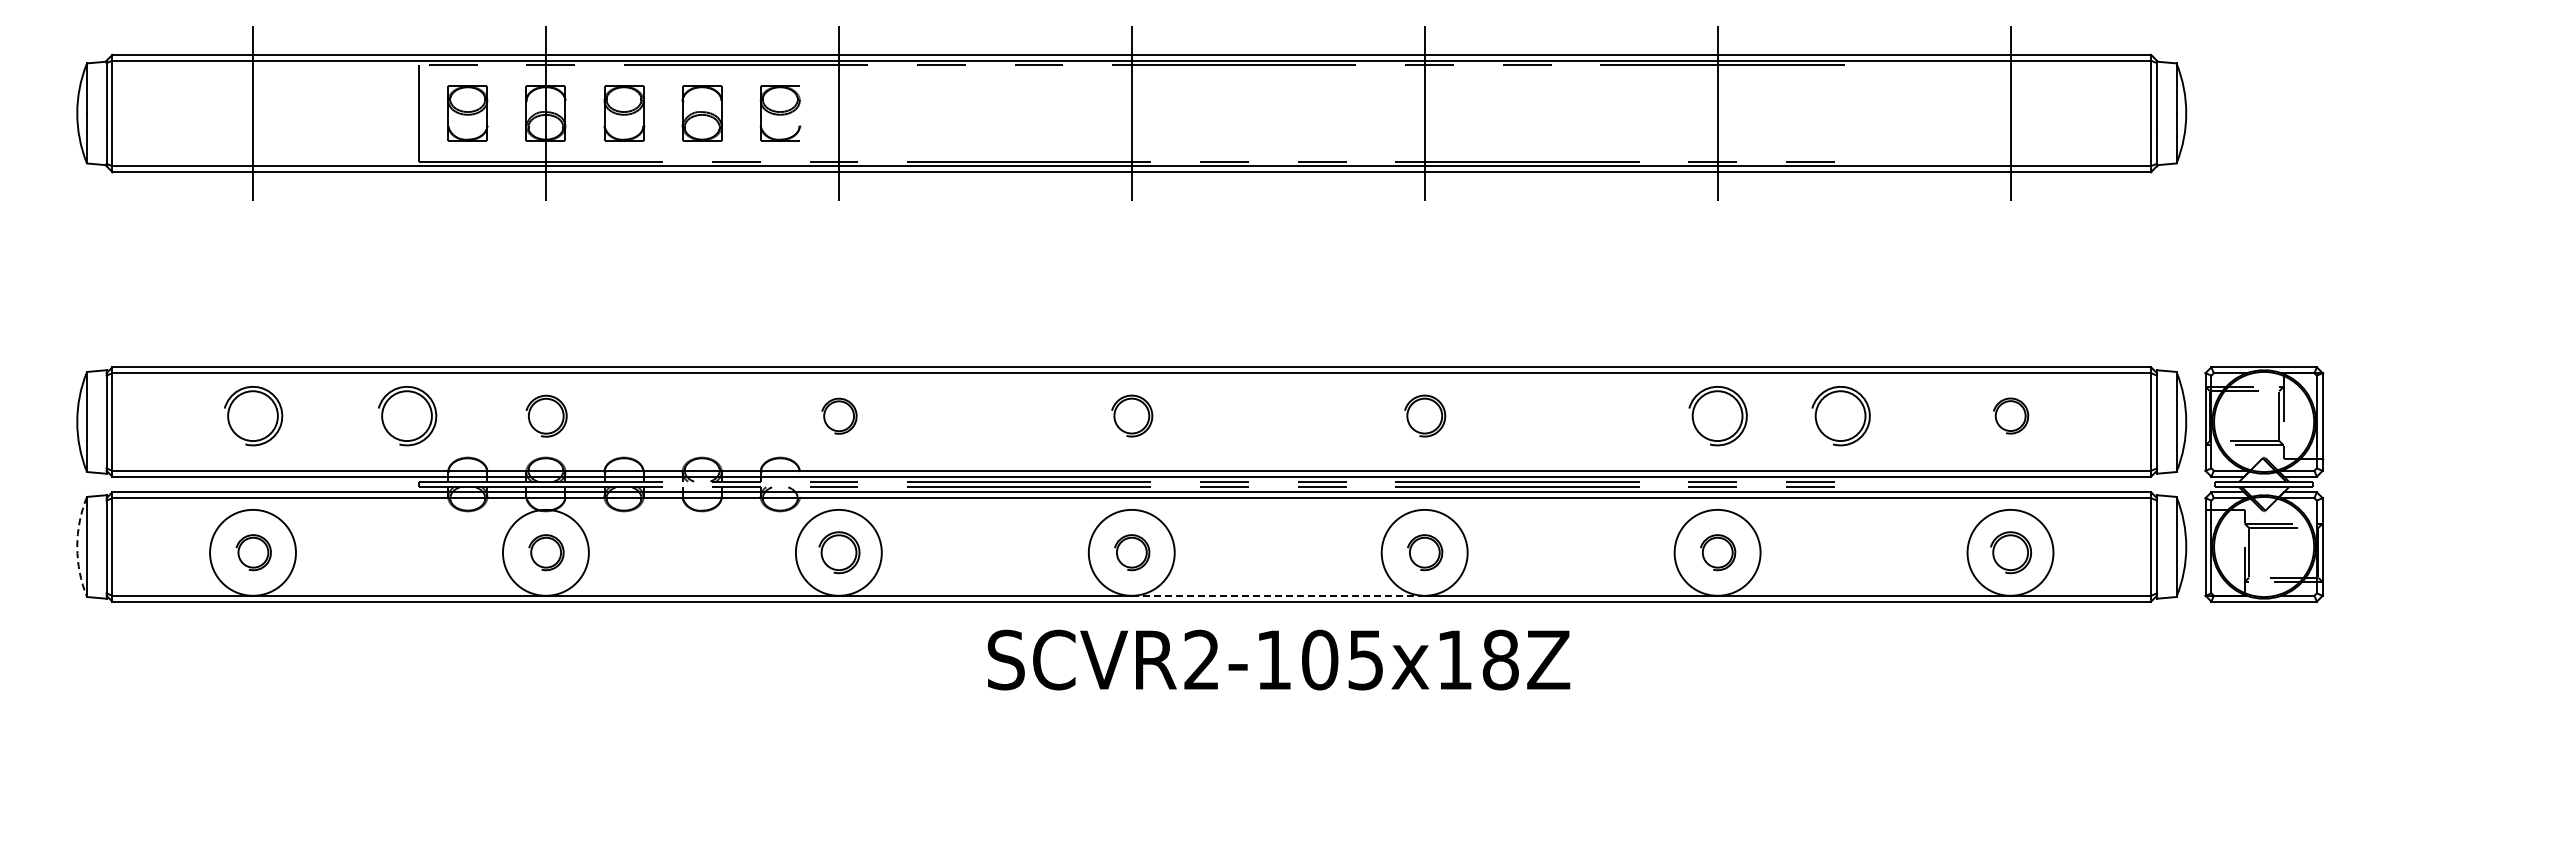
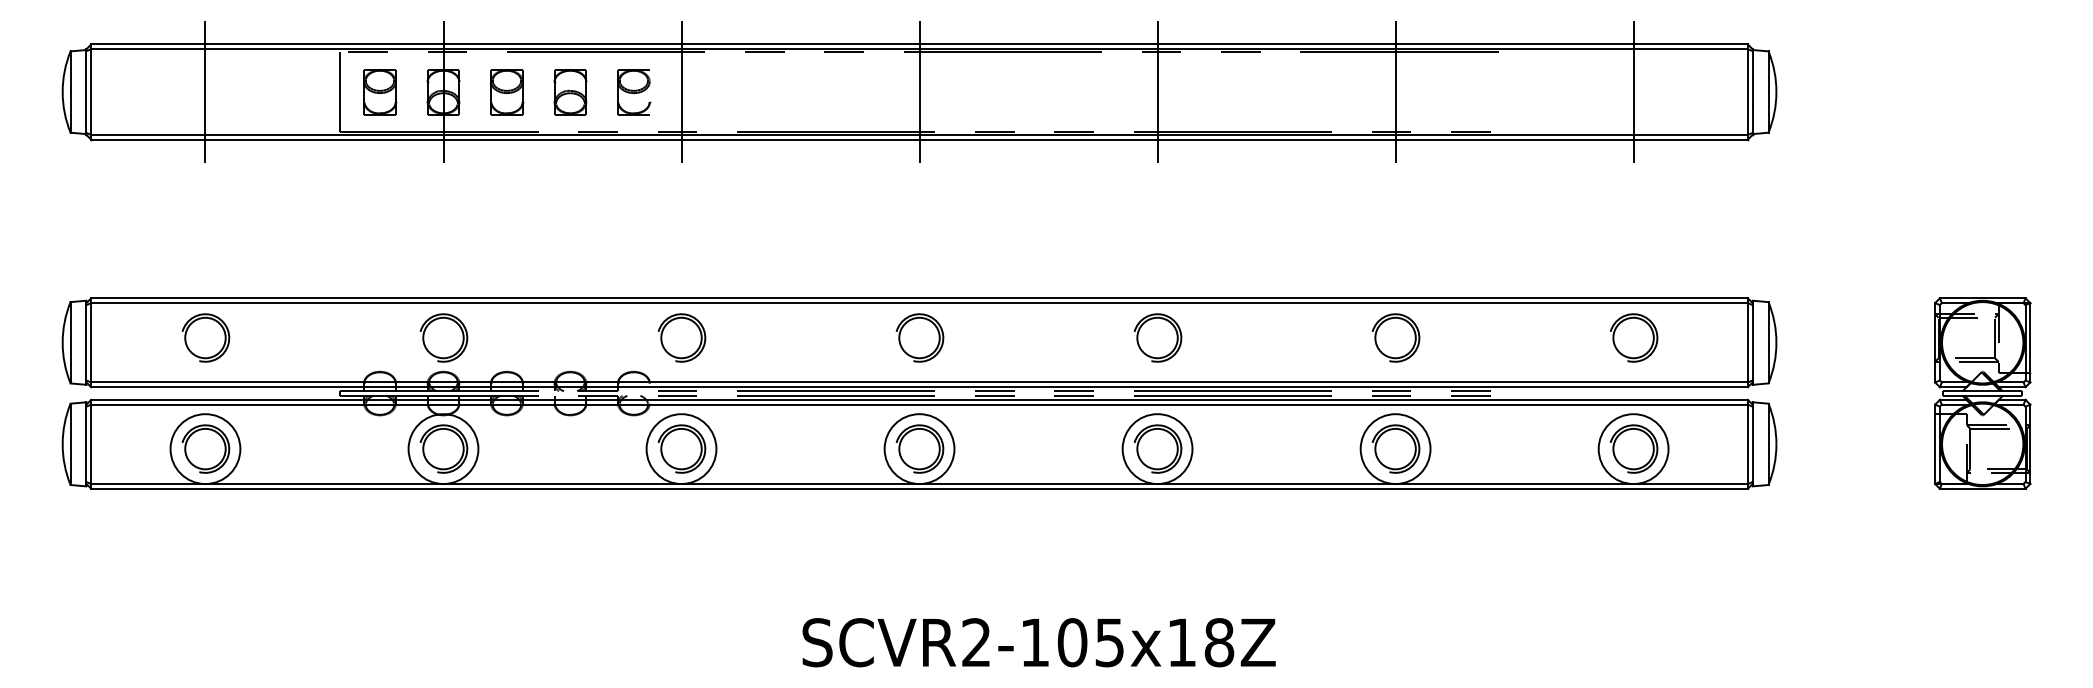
part: (1131, 415) -> (919, 337), size x1.43
part: (1424, 415) -> (1157, 337), size x1.43
part: (1840, 415) -> (1495, 337), removed
part: (2010, 415) -> (1633, 337), size x1.67
part: (407, 416) -> (331, 338), removed
part: (546, 416) -> (443, 338), size x1.43
part: (839, 416) -> (682, 338), size x1.67
part: (2264, 484) -> (1983, 393), moved
arc: (77, 547) -> (62, 444), dashed -> solid
part: (253, 552) -> (205, 448), size x1.67
part: (546, 552) -> (443, 448), size x1.67
part: (839, 552) -> (682, 448), size x1.43
part: (1131, 552) -> (919, 448), size x1.67
part: (1424, 552) -> (1157, 448), size x1.67
part: (1717, 552) -> (1395, 448), size x1.67
part: (2010, 552) -> (1633, 448), size x1.43
line: (1277, 595) -> (1037, 483), dashed -> solid
text: (1278, 659) -> (1038, 642), moved

